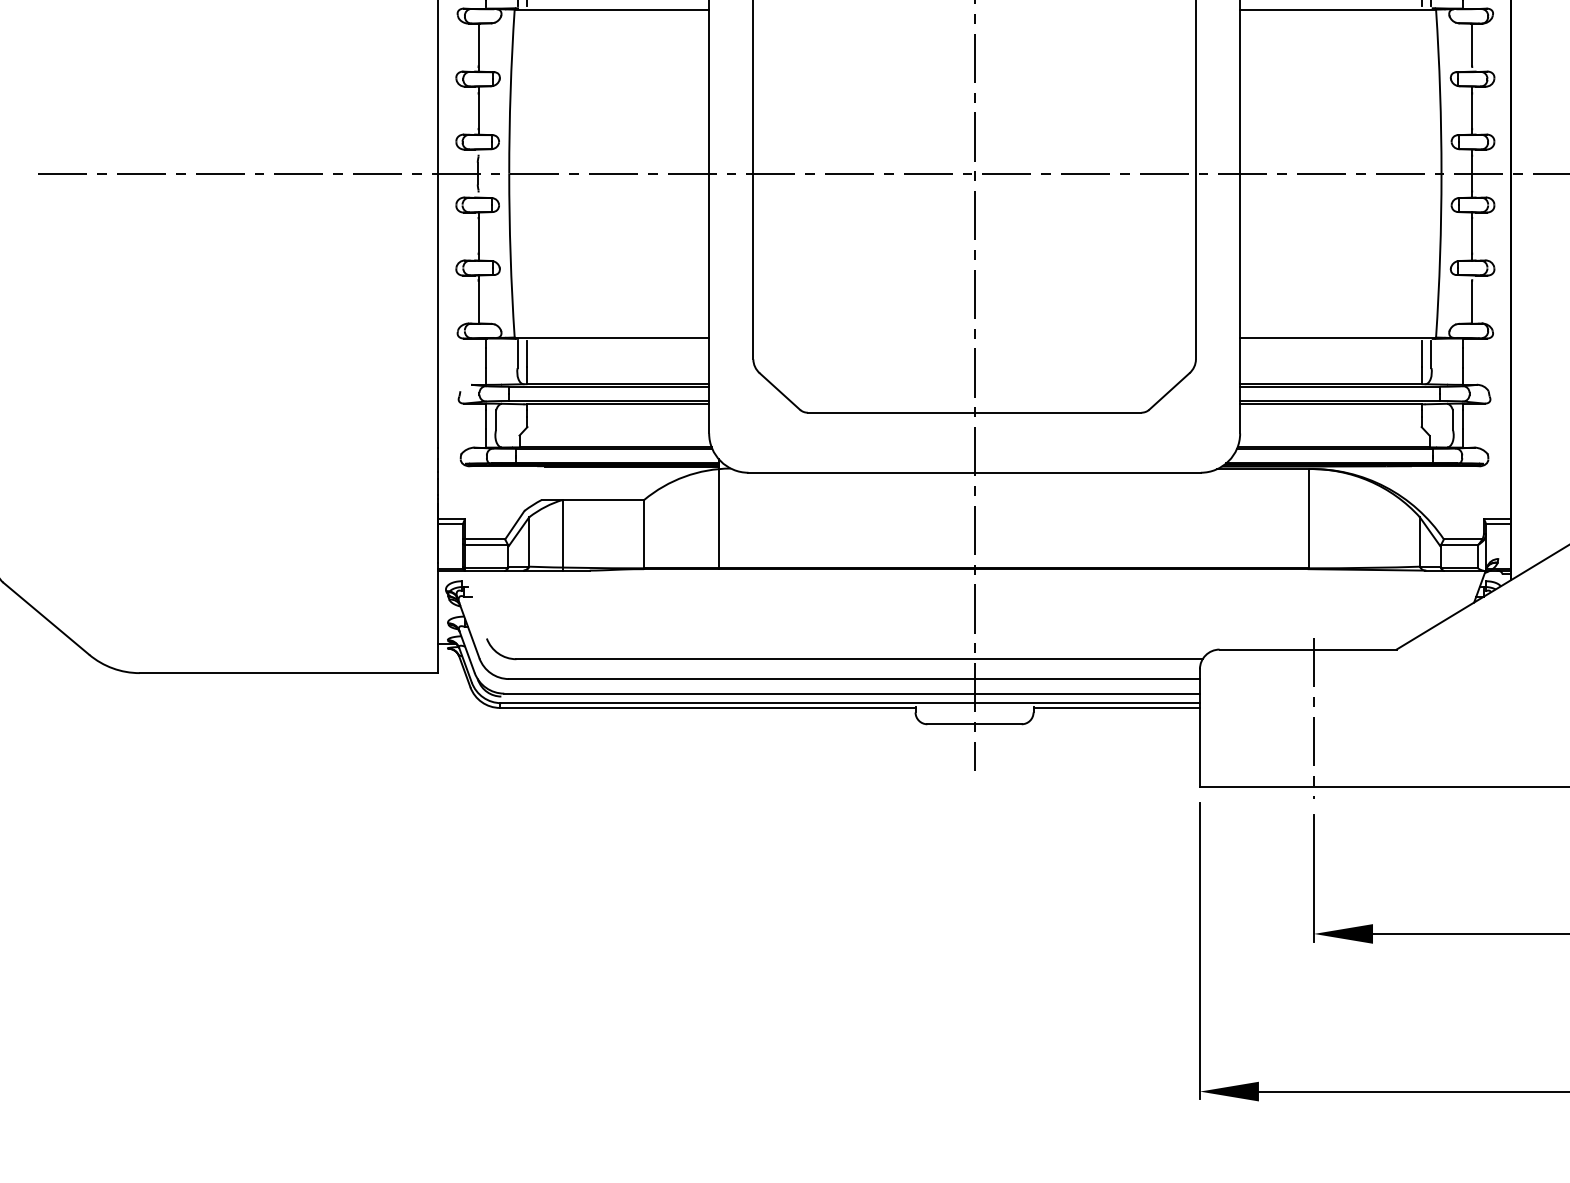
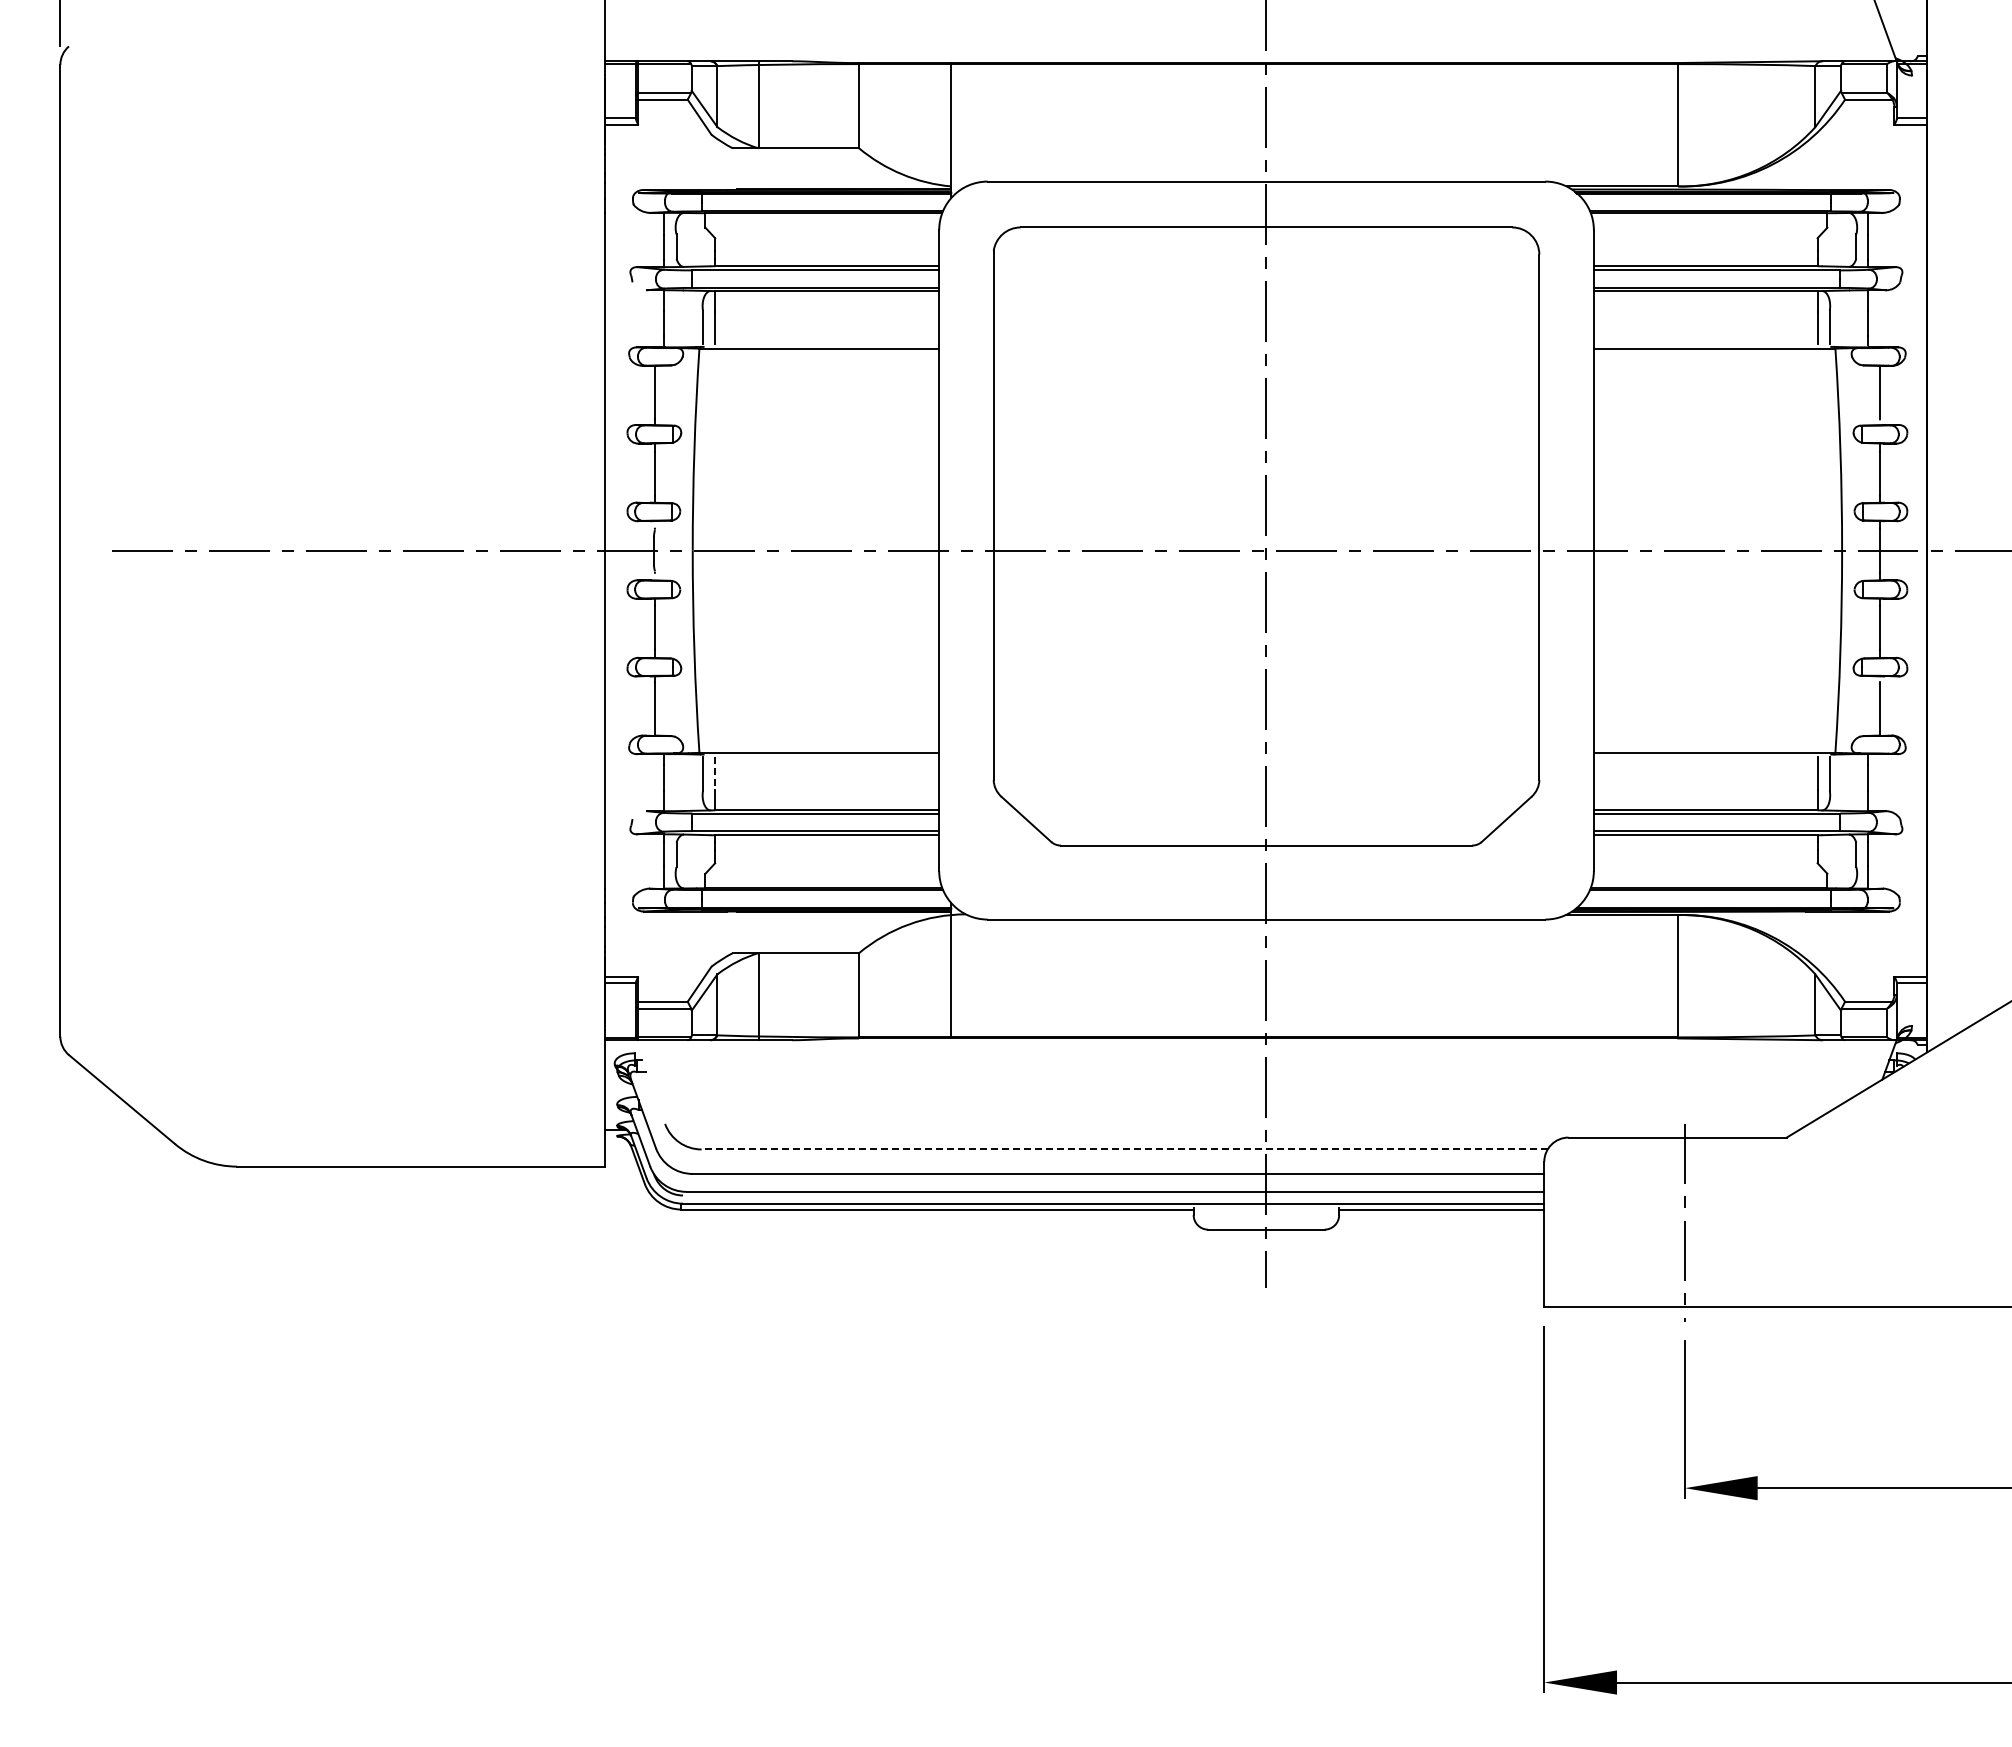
line: (527, 354) -> (715, 773), solid -> dashed
line: (859, 659) -> (1124, 1149), solid -> dashed

